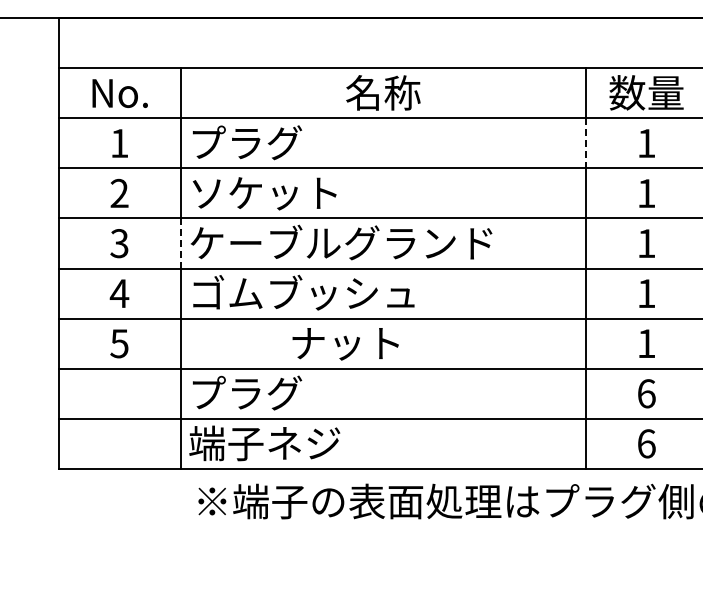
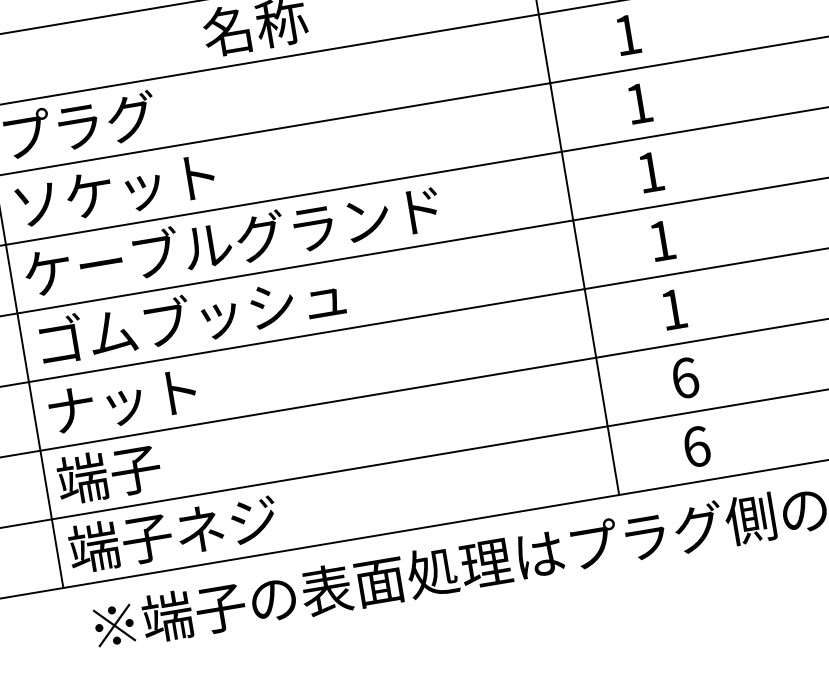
line: (585, 143) -> (543, 49), dashed -> solid
line: (180, 244) -> (11, 280), dashed -> solid
text: (345, 344) -> (122, 402), moved
text: (245, 393) -> (135, 469), プラグ -> 端子

